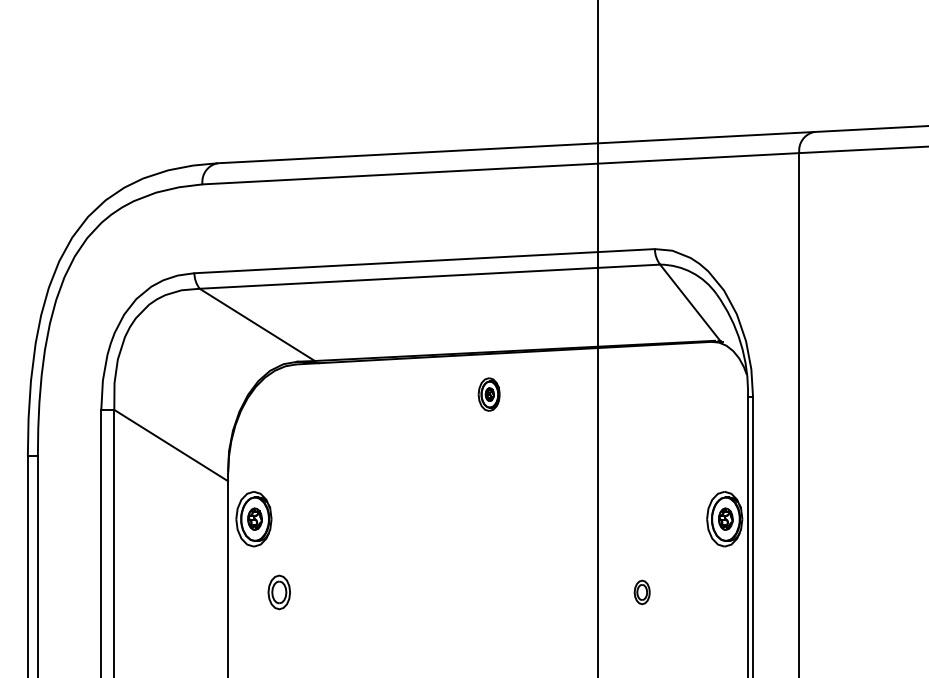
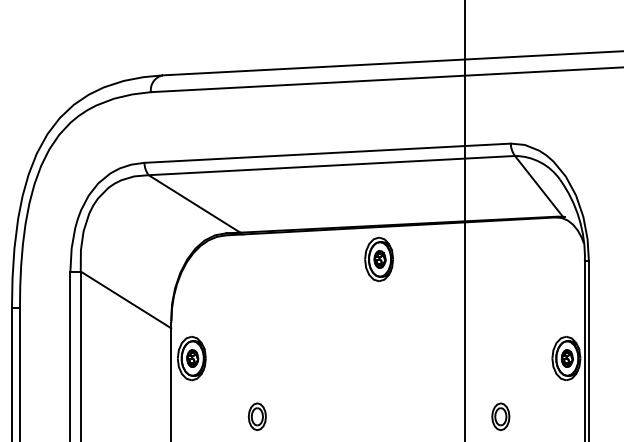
part: (488, 394) -> (378, 259), size x1.67
part: (278, 592) -> (256, 416), moved
part: (641, 592) -> (500, 416), size x1.43

